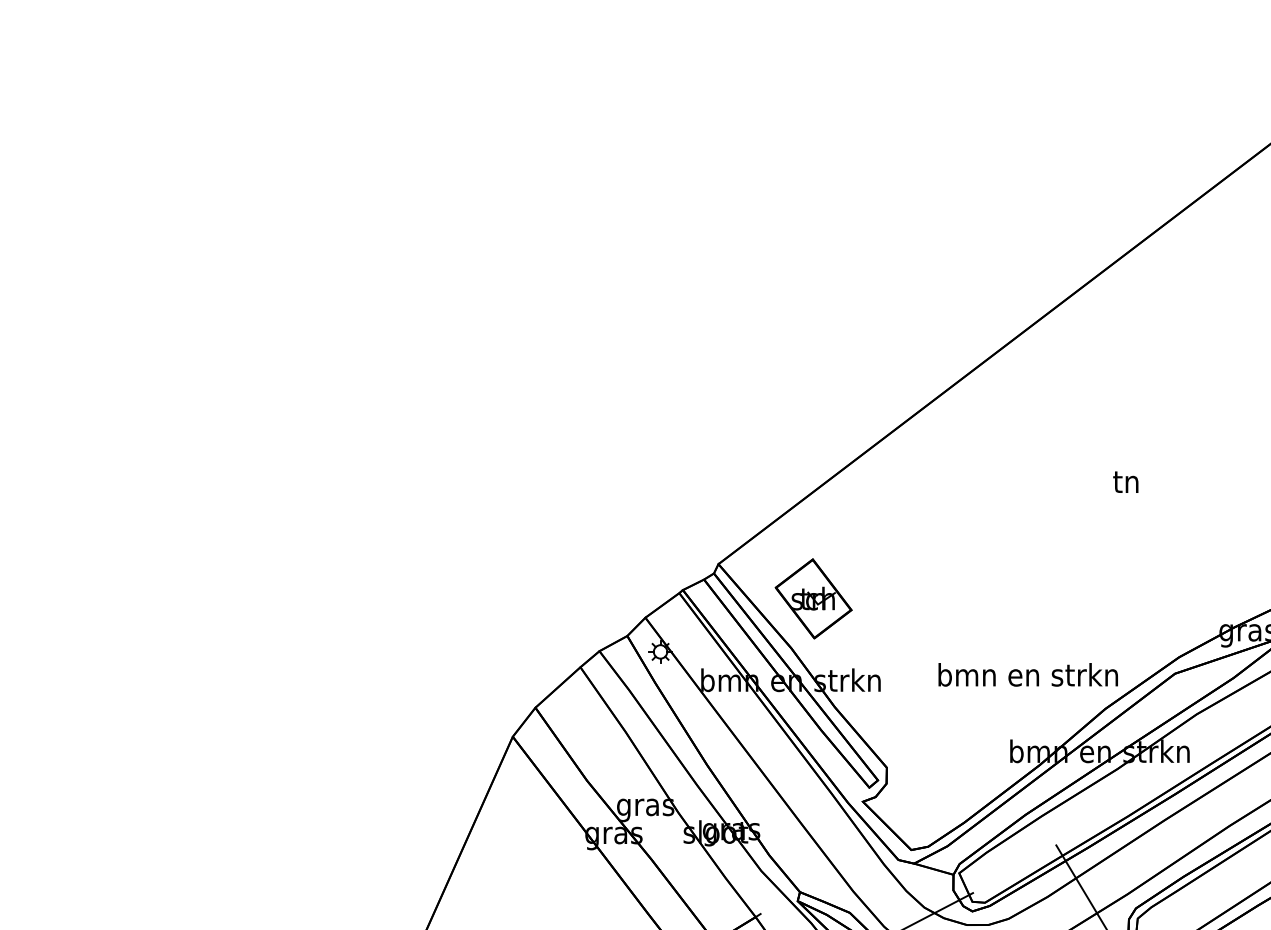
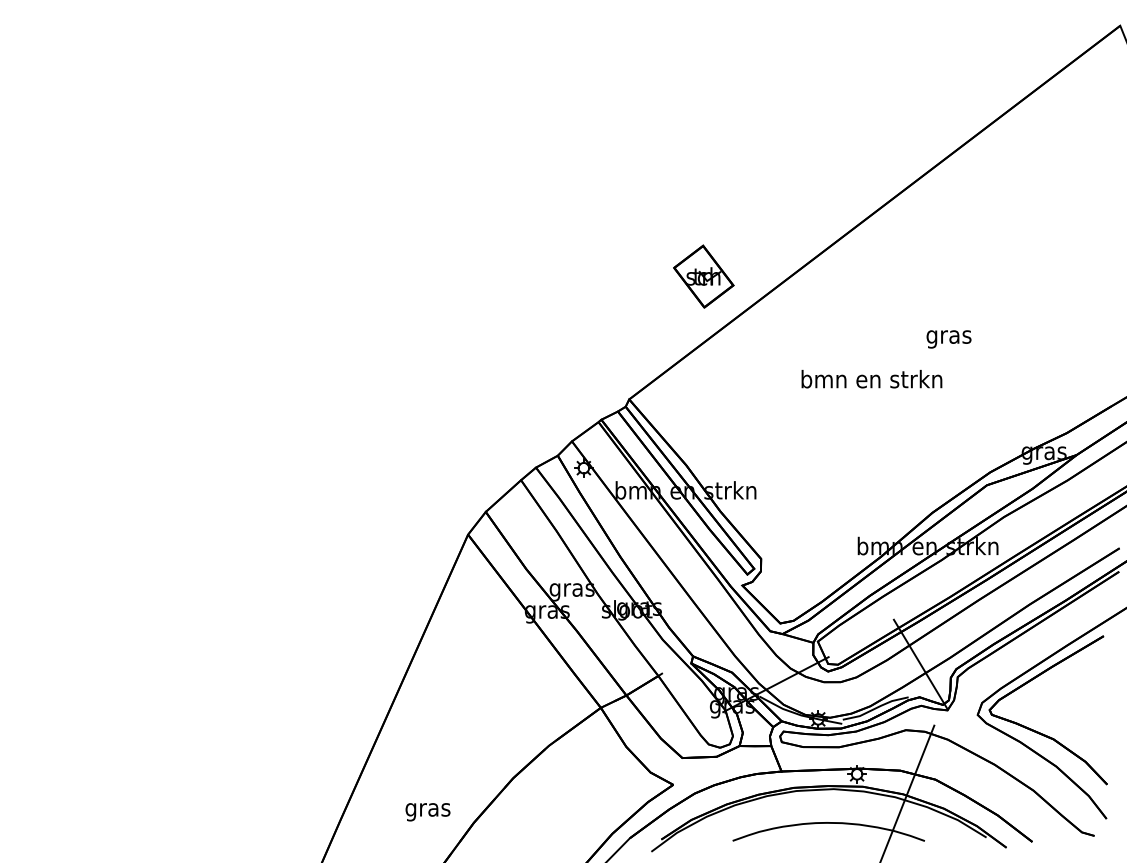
text: (1125, 485) -> (948, 337), tn -> gras
part: (813, 598) -> (703, 276), moved
text: (1027, 675) -> (871, 379), moved

